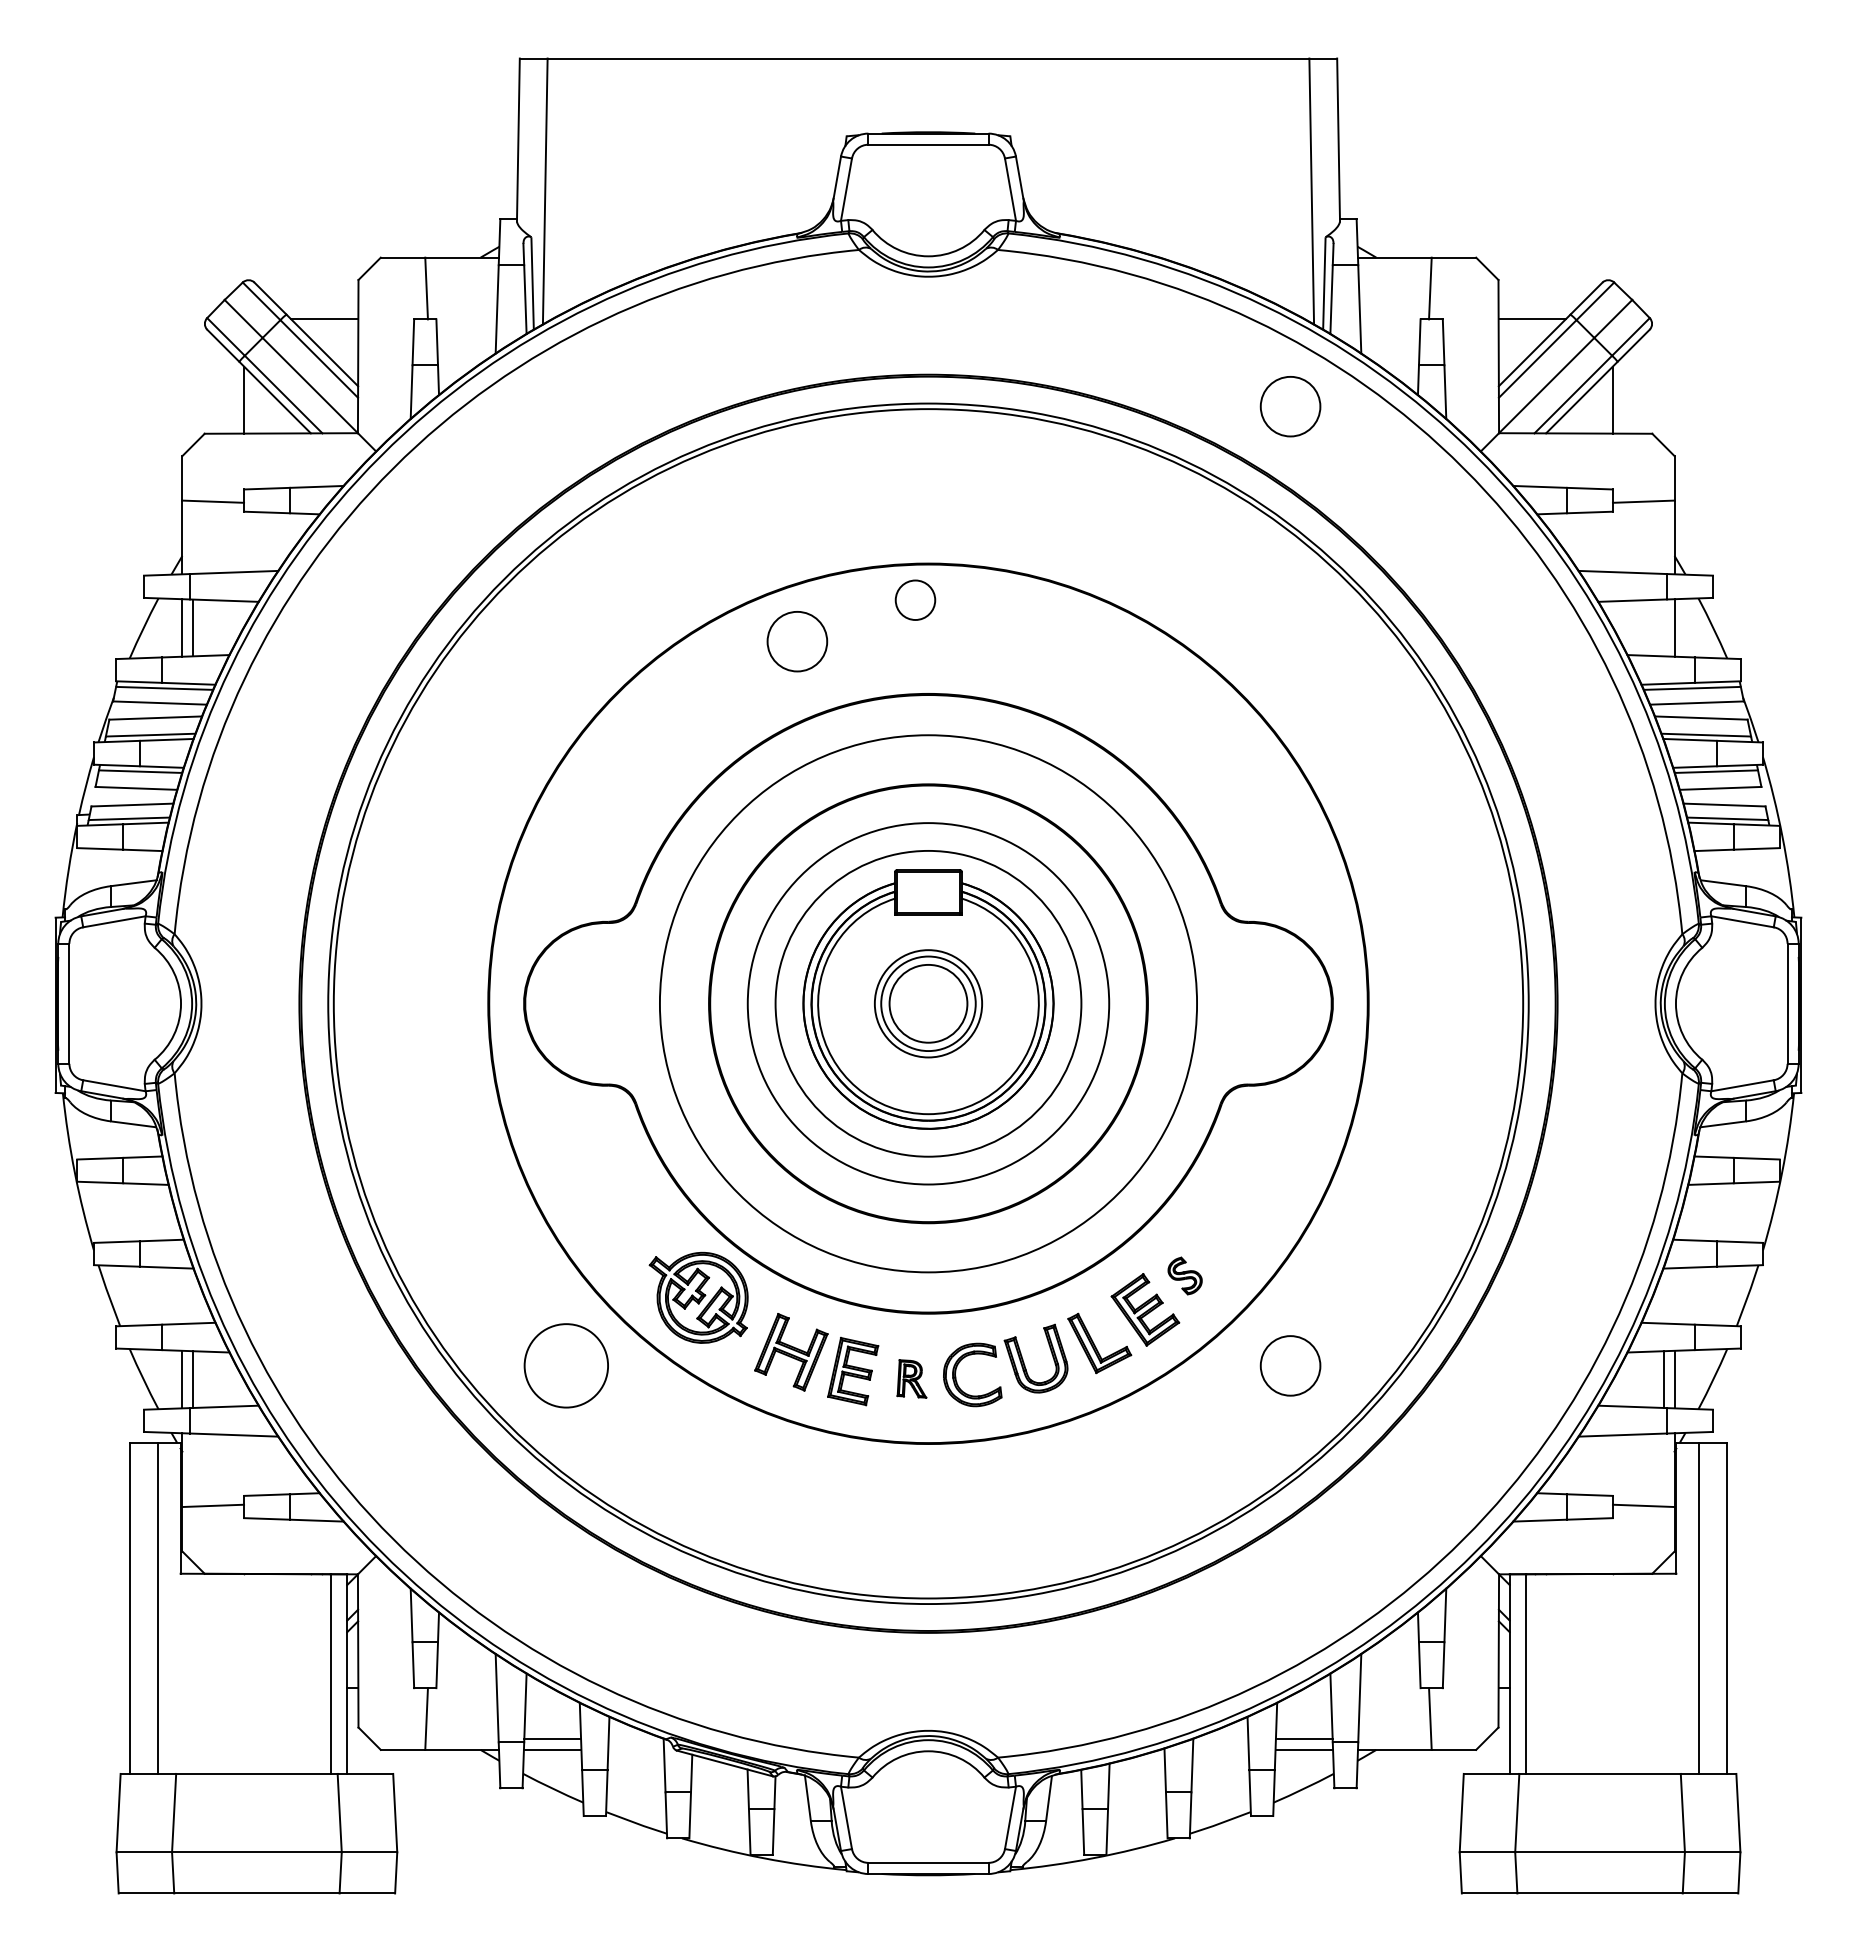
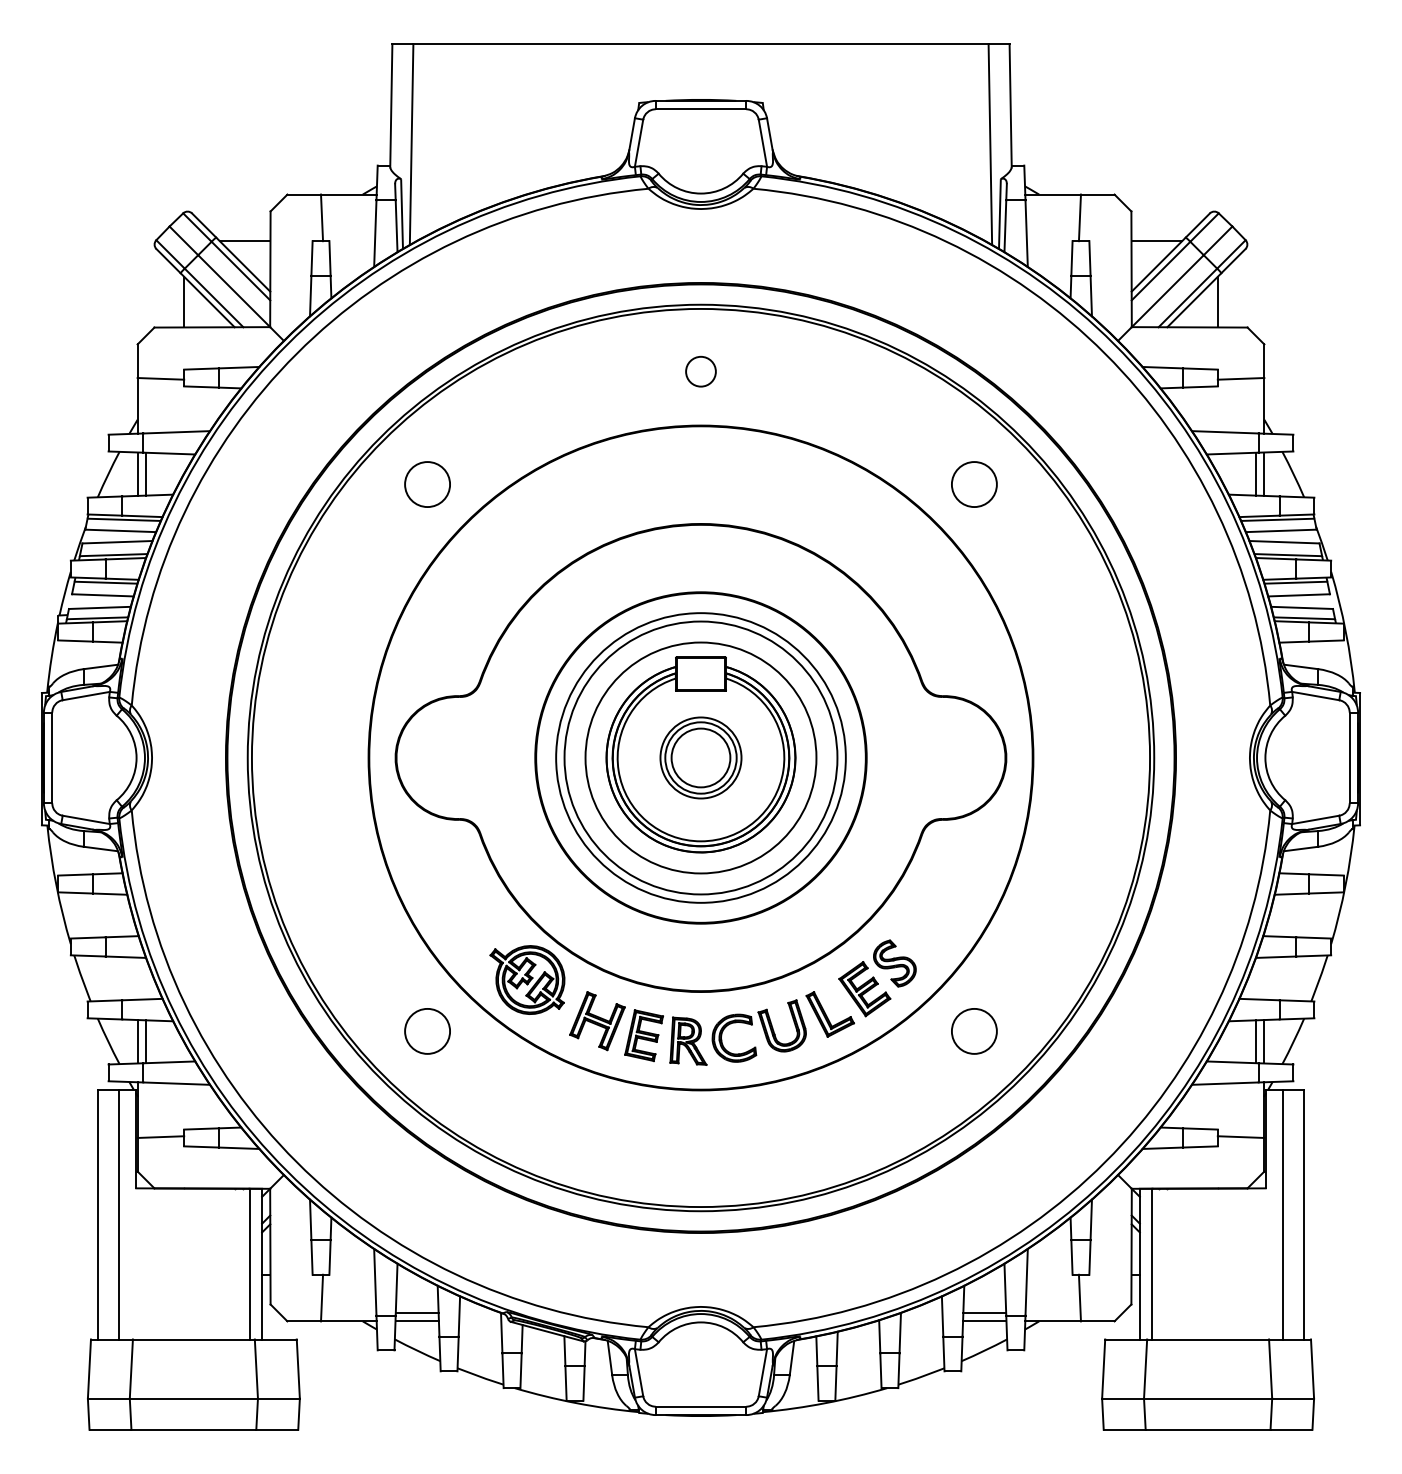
circle: (1290, 406) -> (974, 484), moved
circle: (915, 599) -> (701, 371), moved
line: (1663, 627) -> (1255, 473), added
circle: (797, 641) -> (427, 484), moved
circle: (928, 1003) -> (701, 757), size x0.71
part: (1184, 1275) -> (894, 963), size x1.67
circle: (566, 1365) -> (427, 1031), size x0.71
part: (911, 1378) -> (688, 1040), size x1.67

